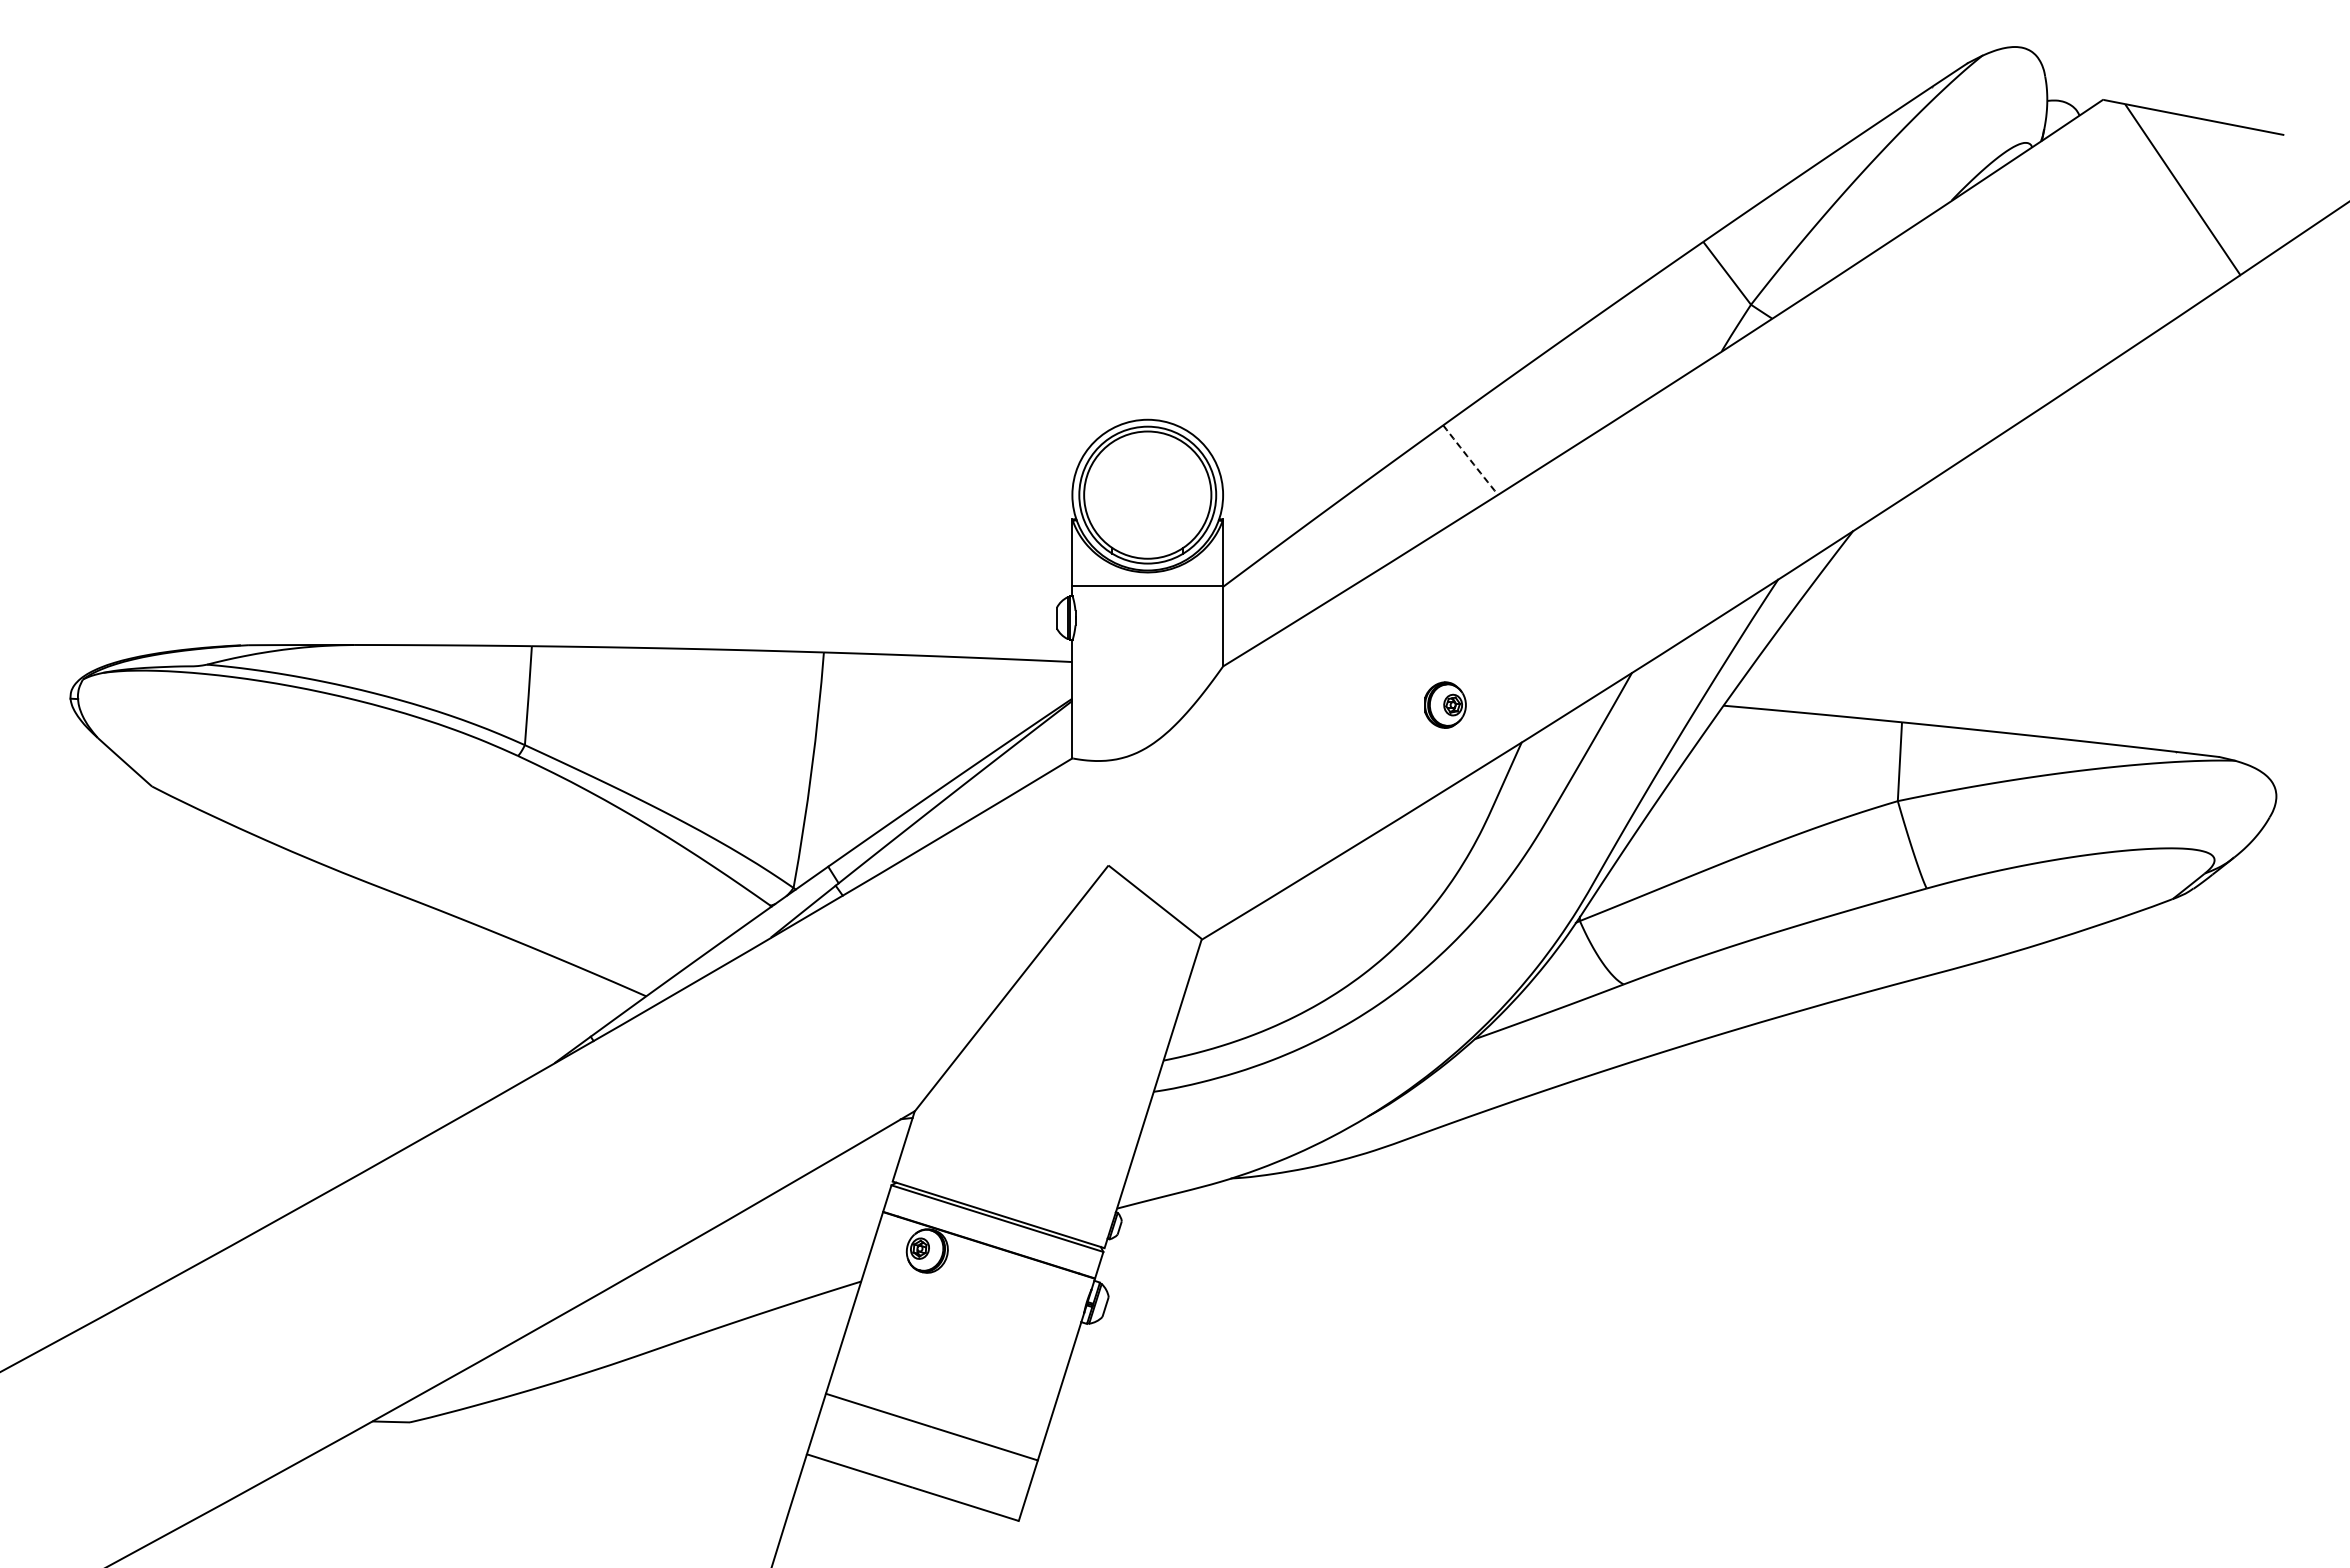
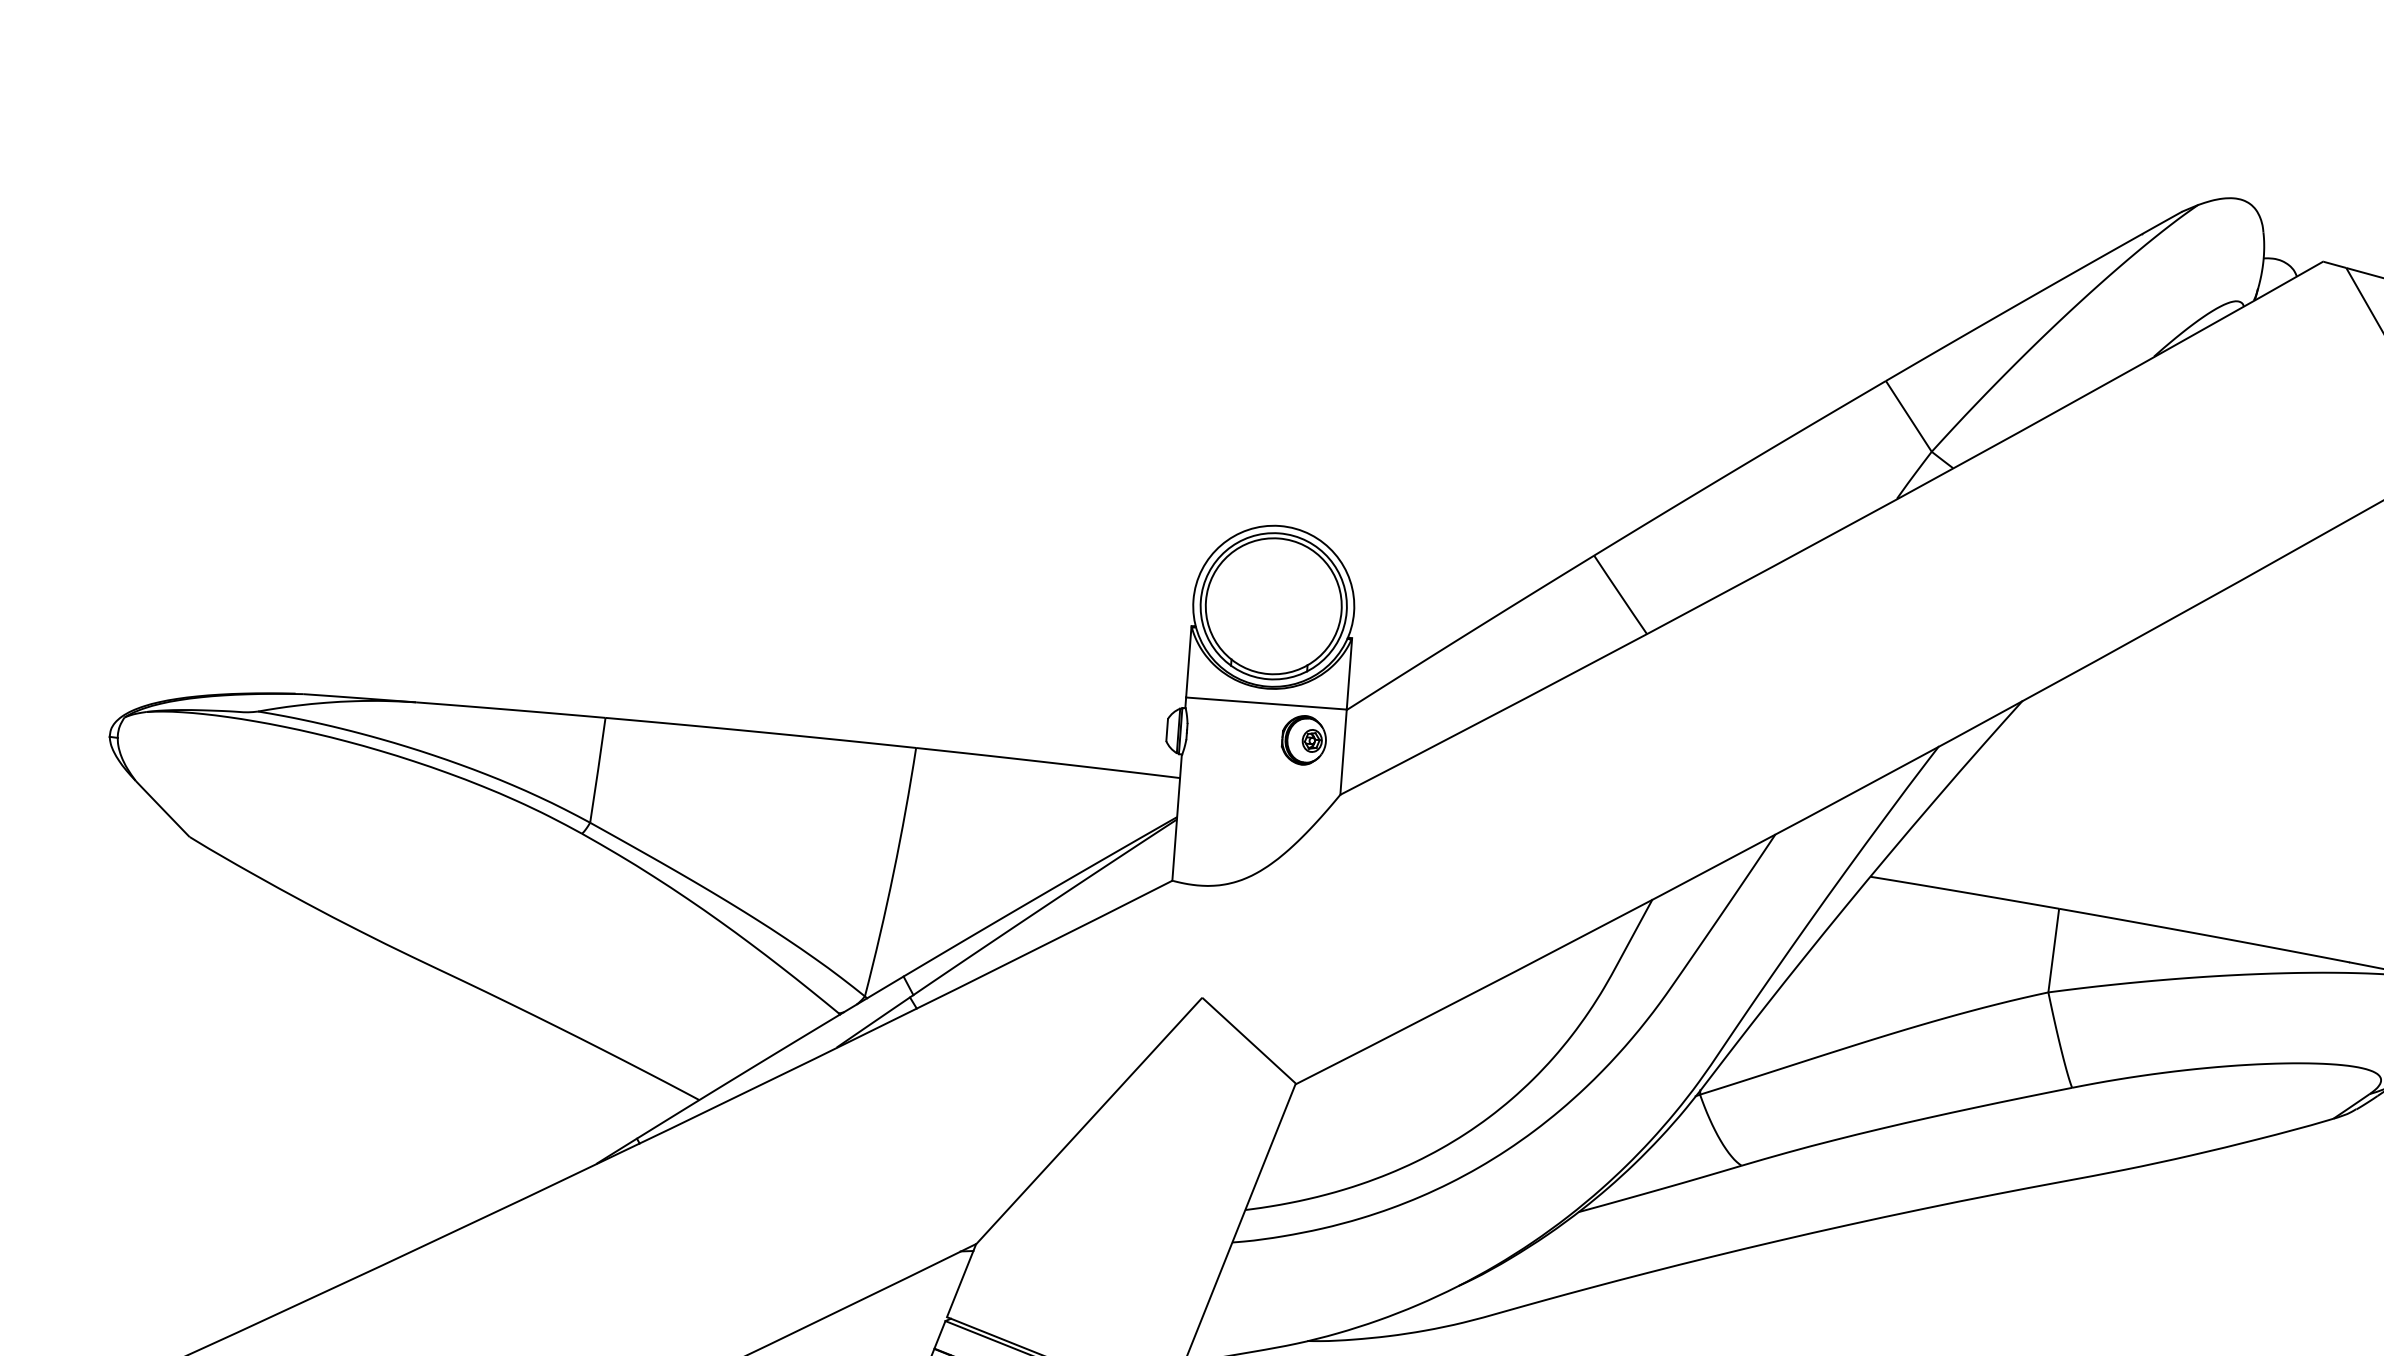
arc: (1470, 460) -> (1620, 595), dashed -> solid
part: (1445, 704) -> (1304, 739), moved

